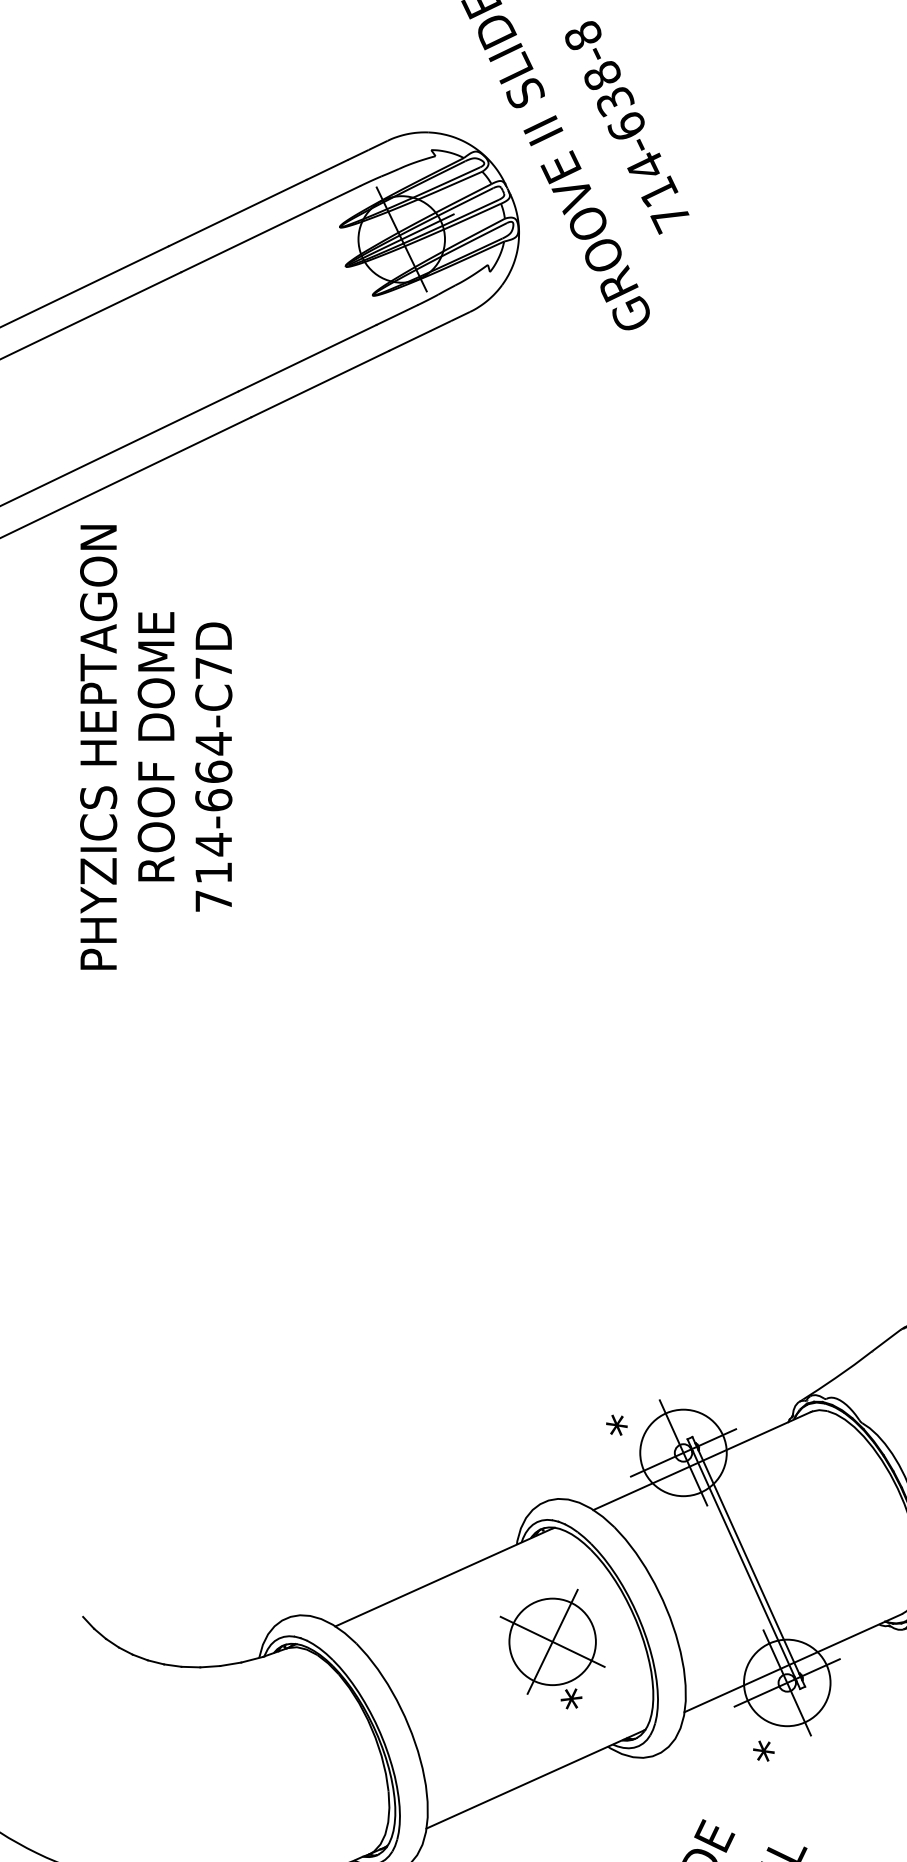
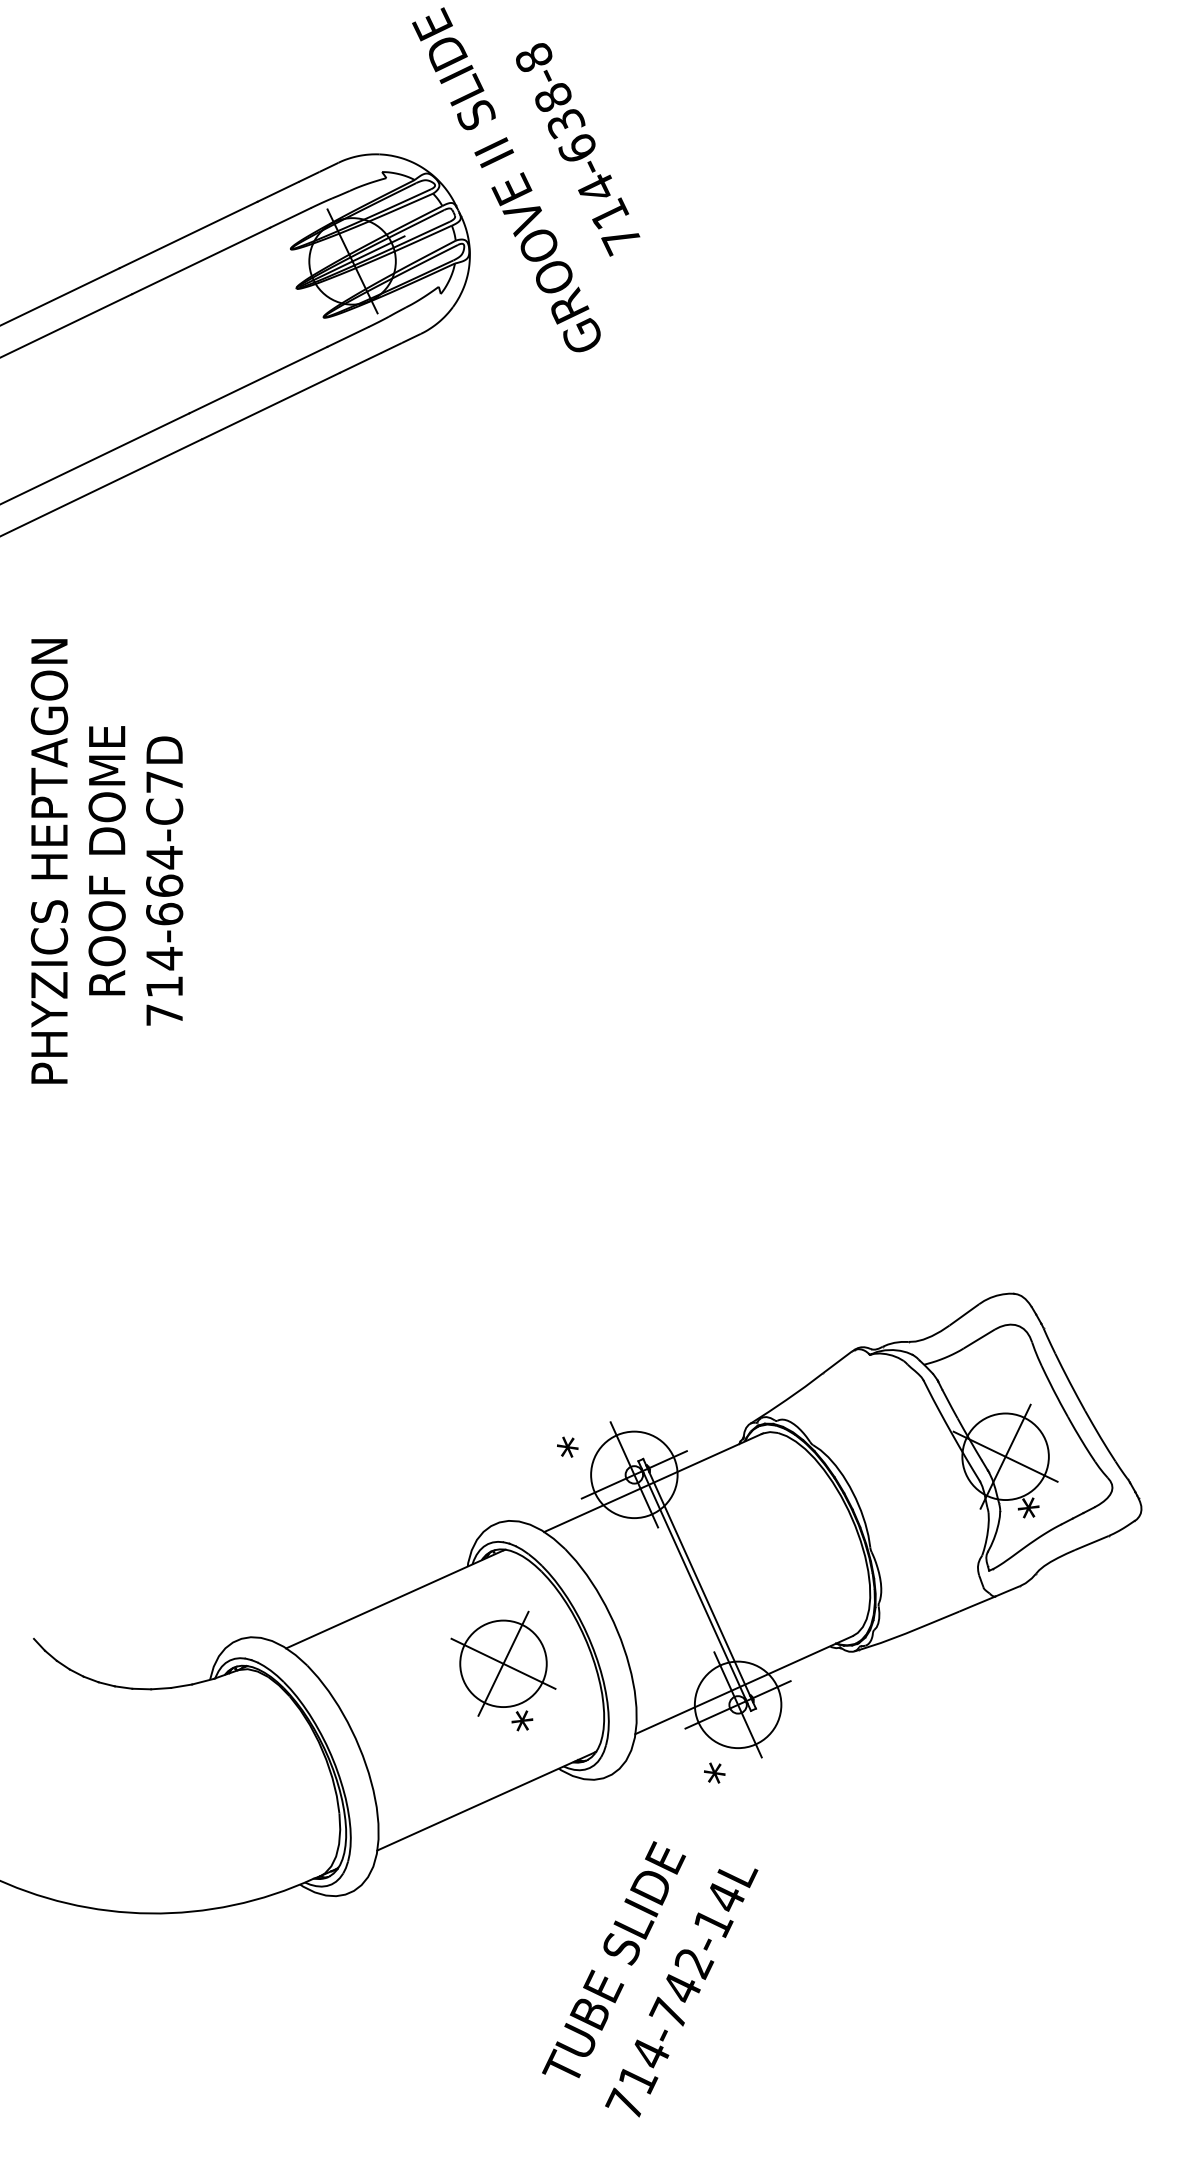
text: (155, 747) -> (106, 861), moved

